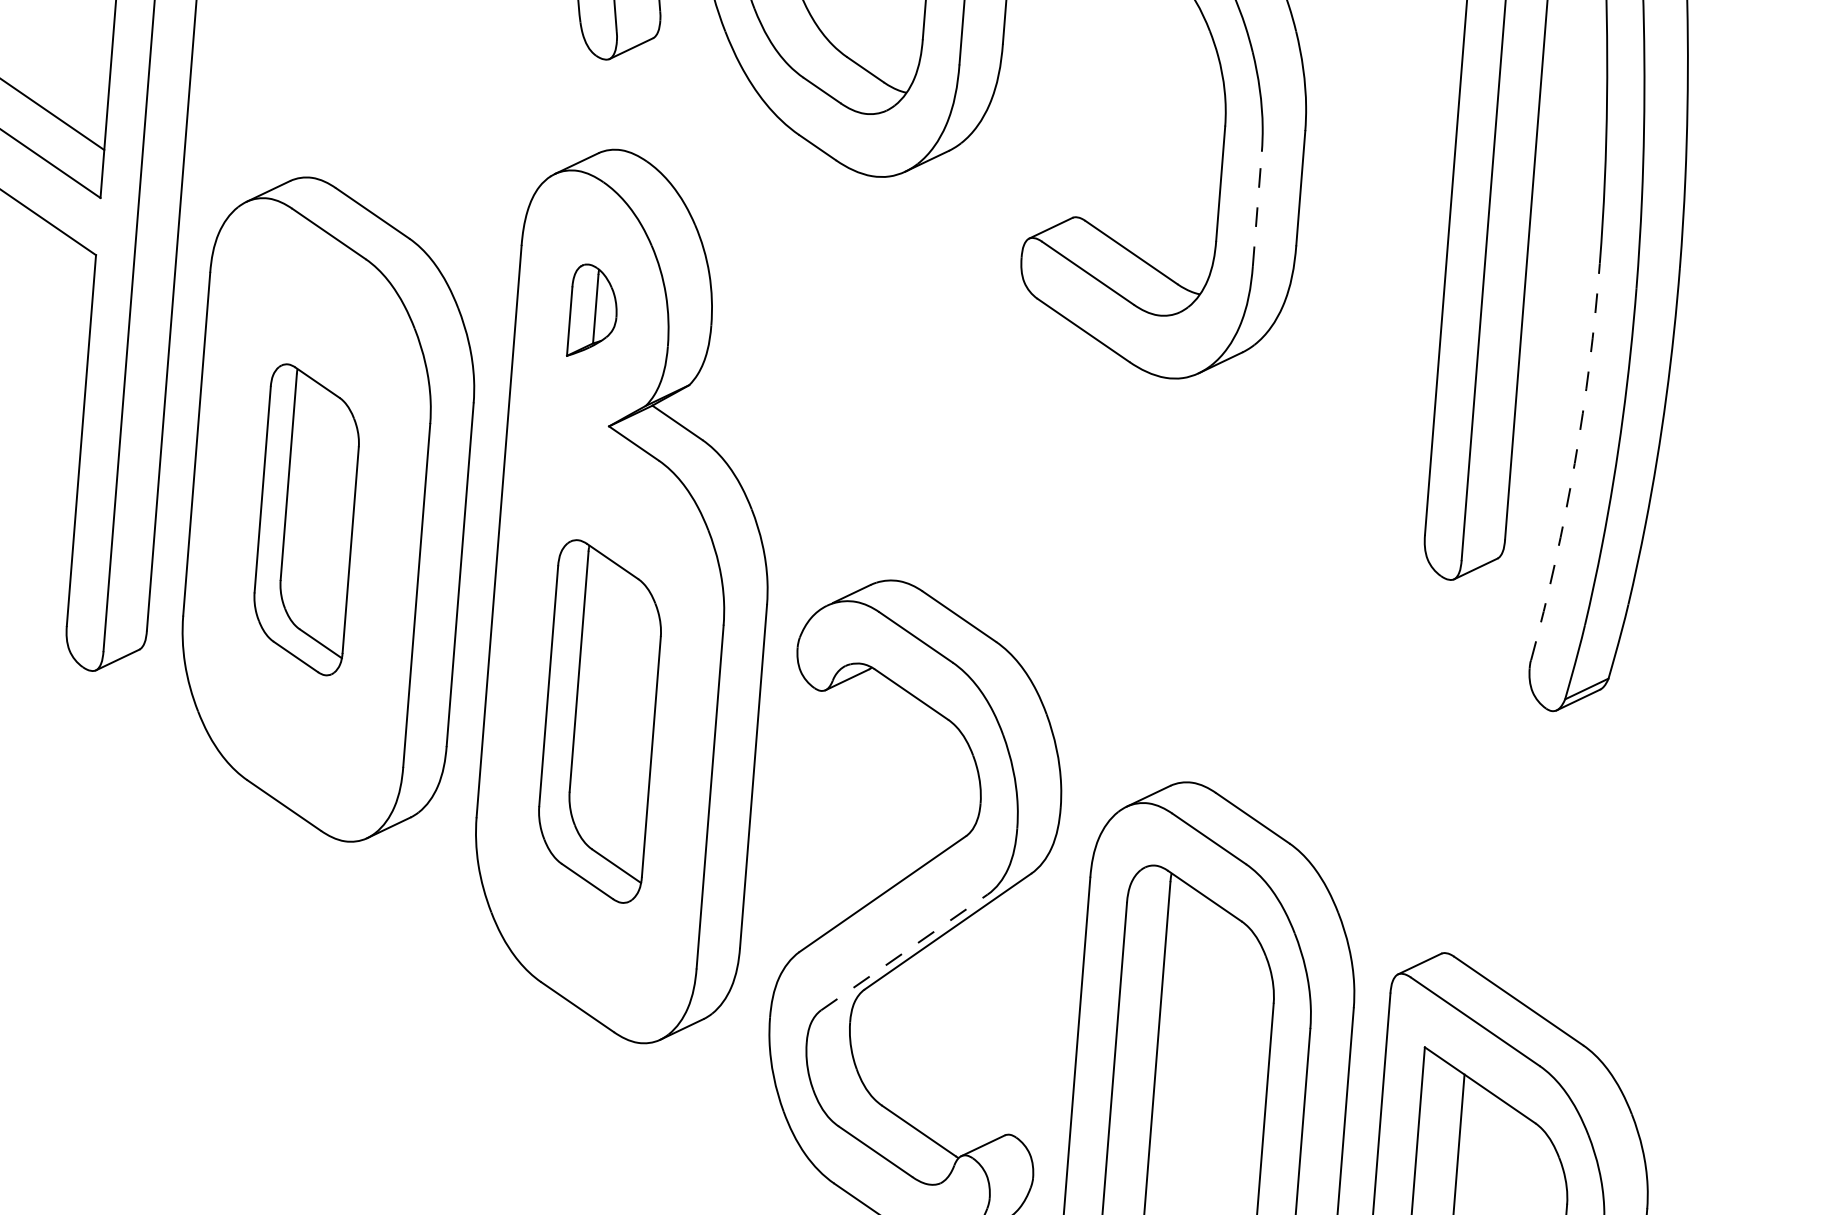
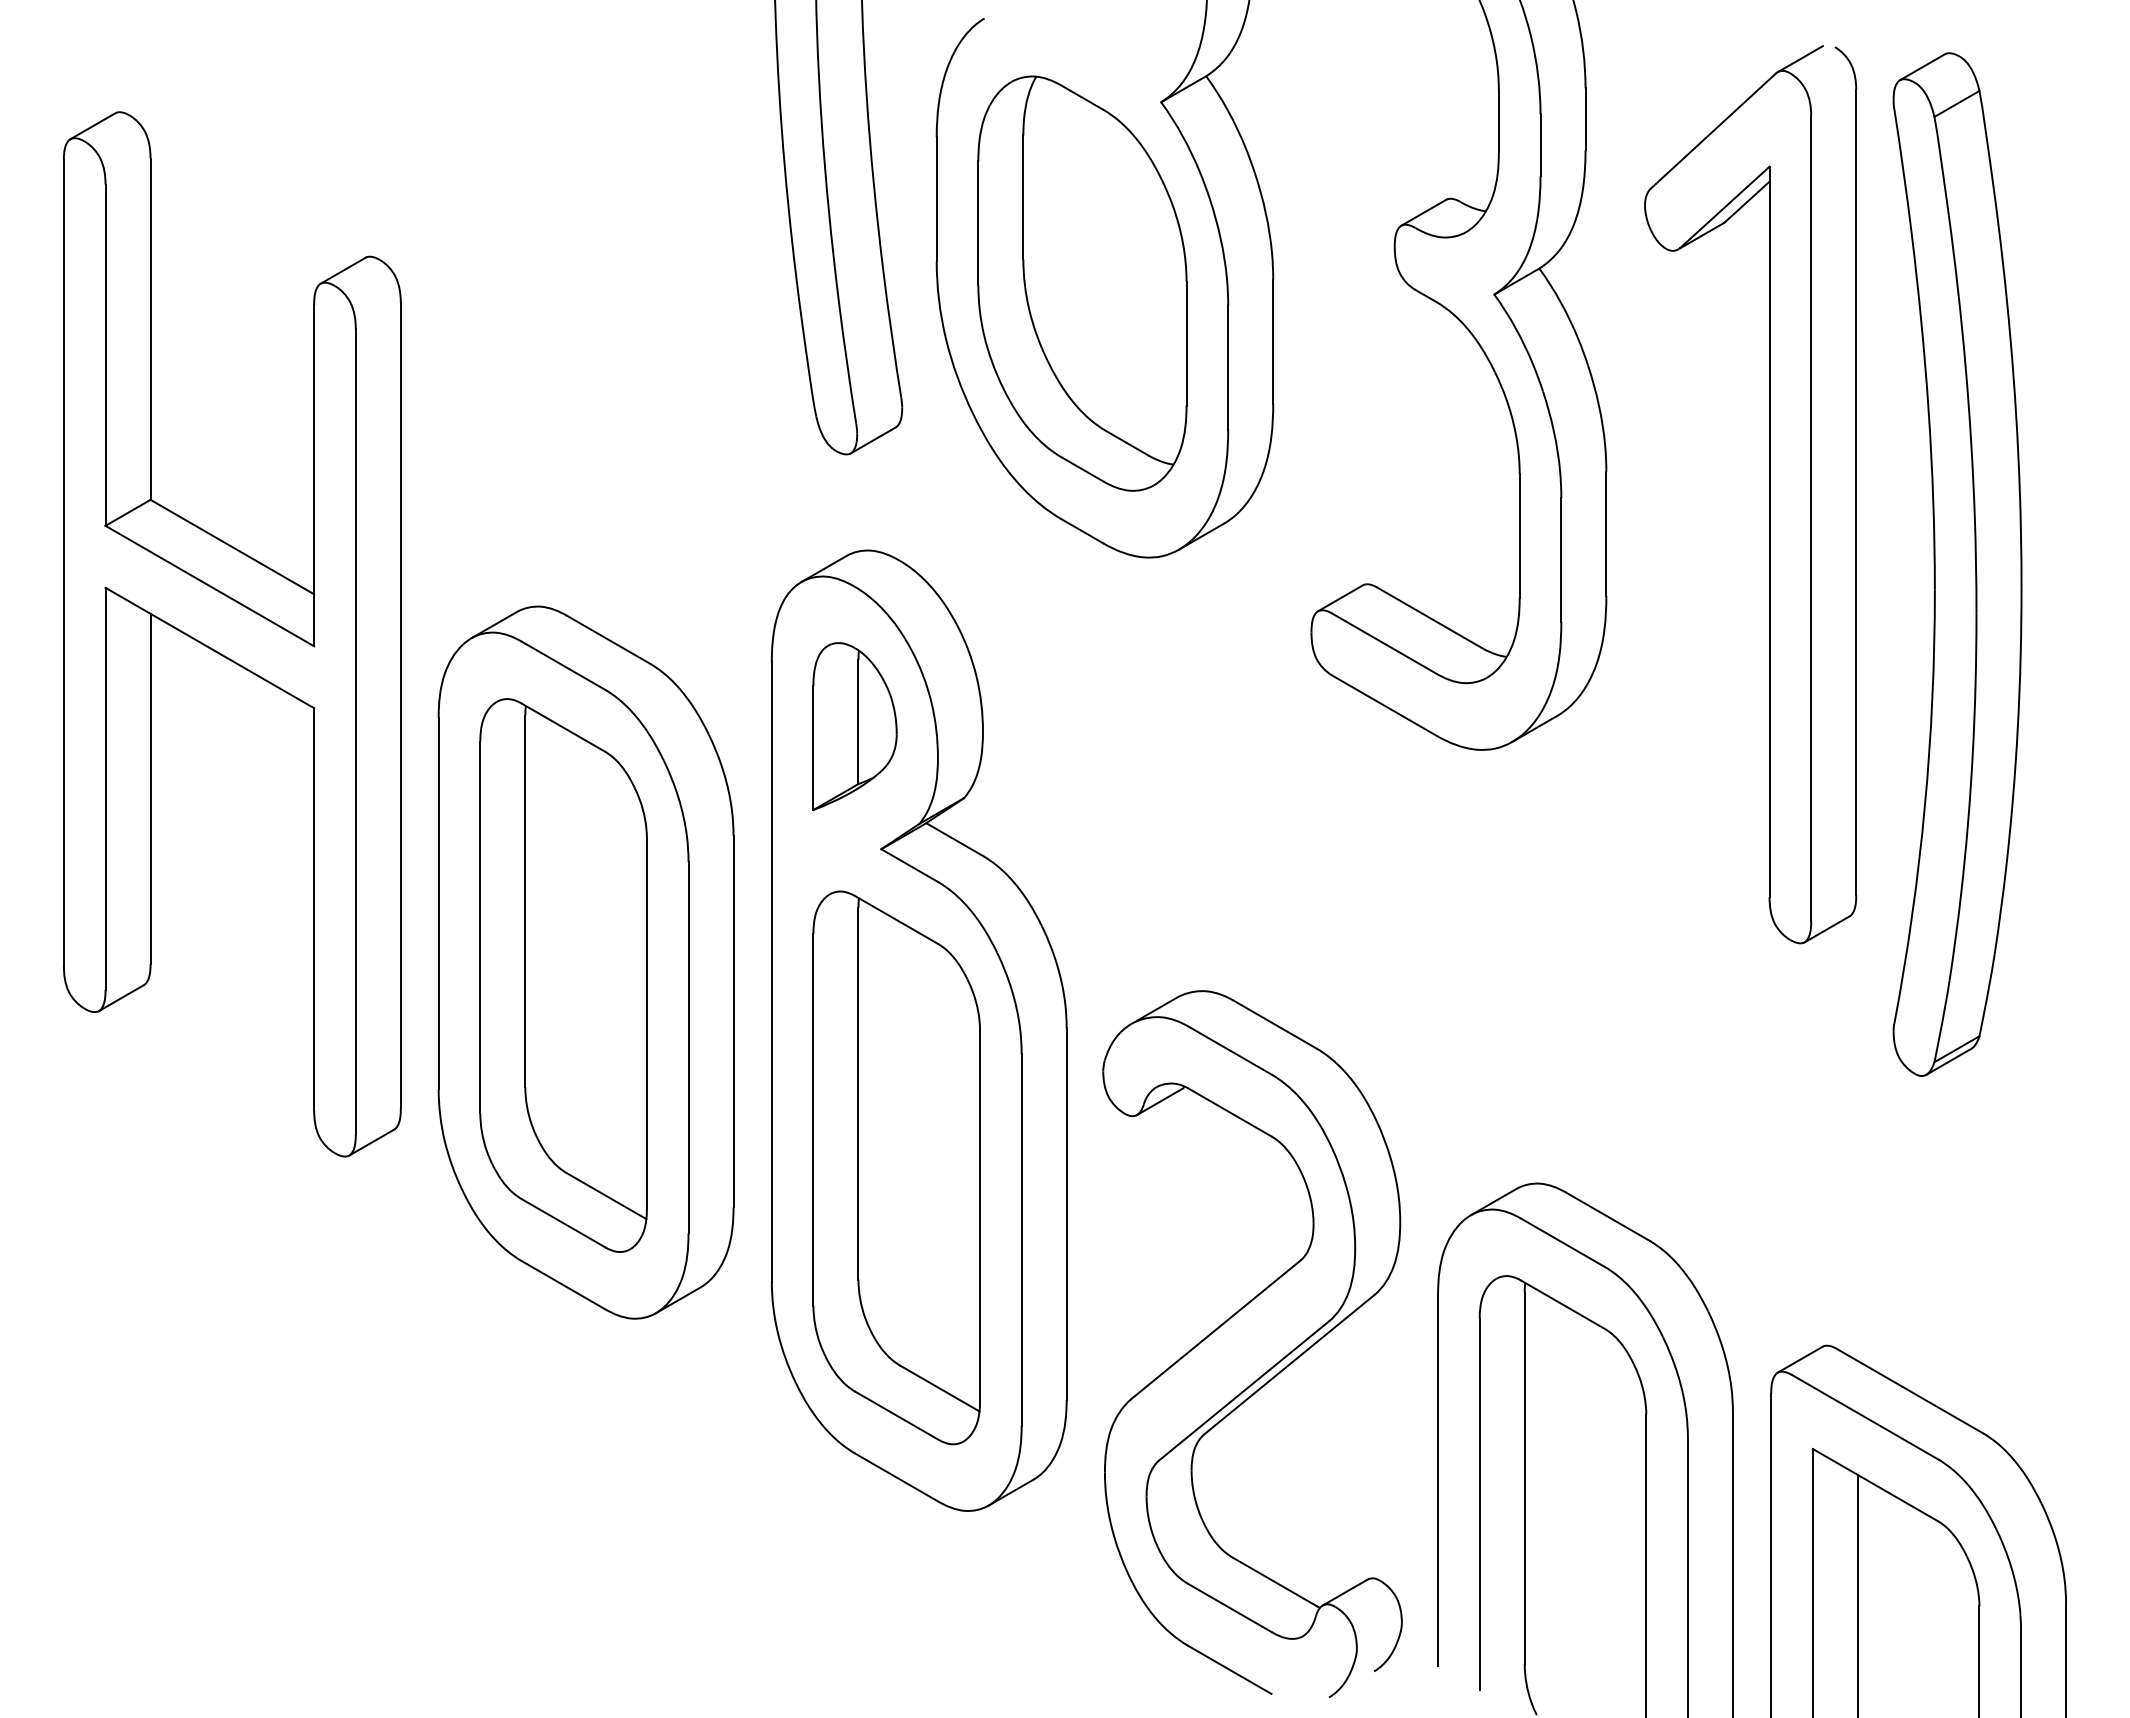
line: (1257, 209) -> (1561, 560), dashed -> solid
part: (593, 311) -> (854, 726), size x1.67
arc: (1574, 463) -> (1924, 807), dashed -> solid
part: (306, 519) -> (563, 975), size x1.67
part: (599, 721) -> (896, 1167), size x1.43
line: (904, 952) -> (1244, 1390), dashed -> solid

